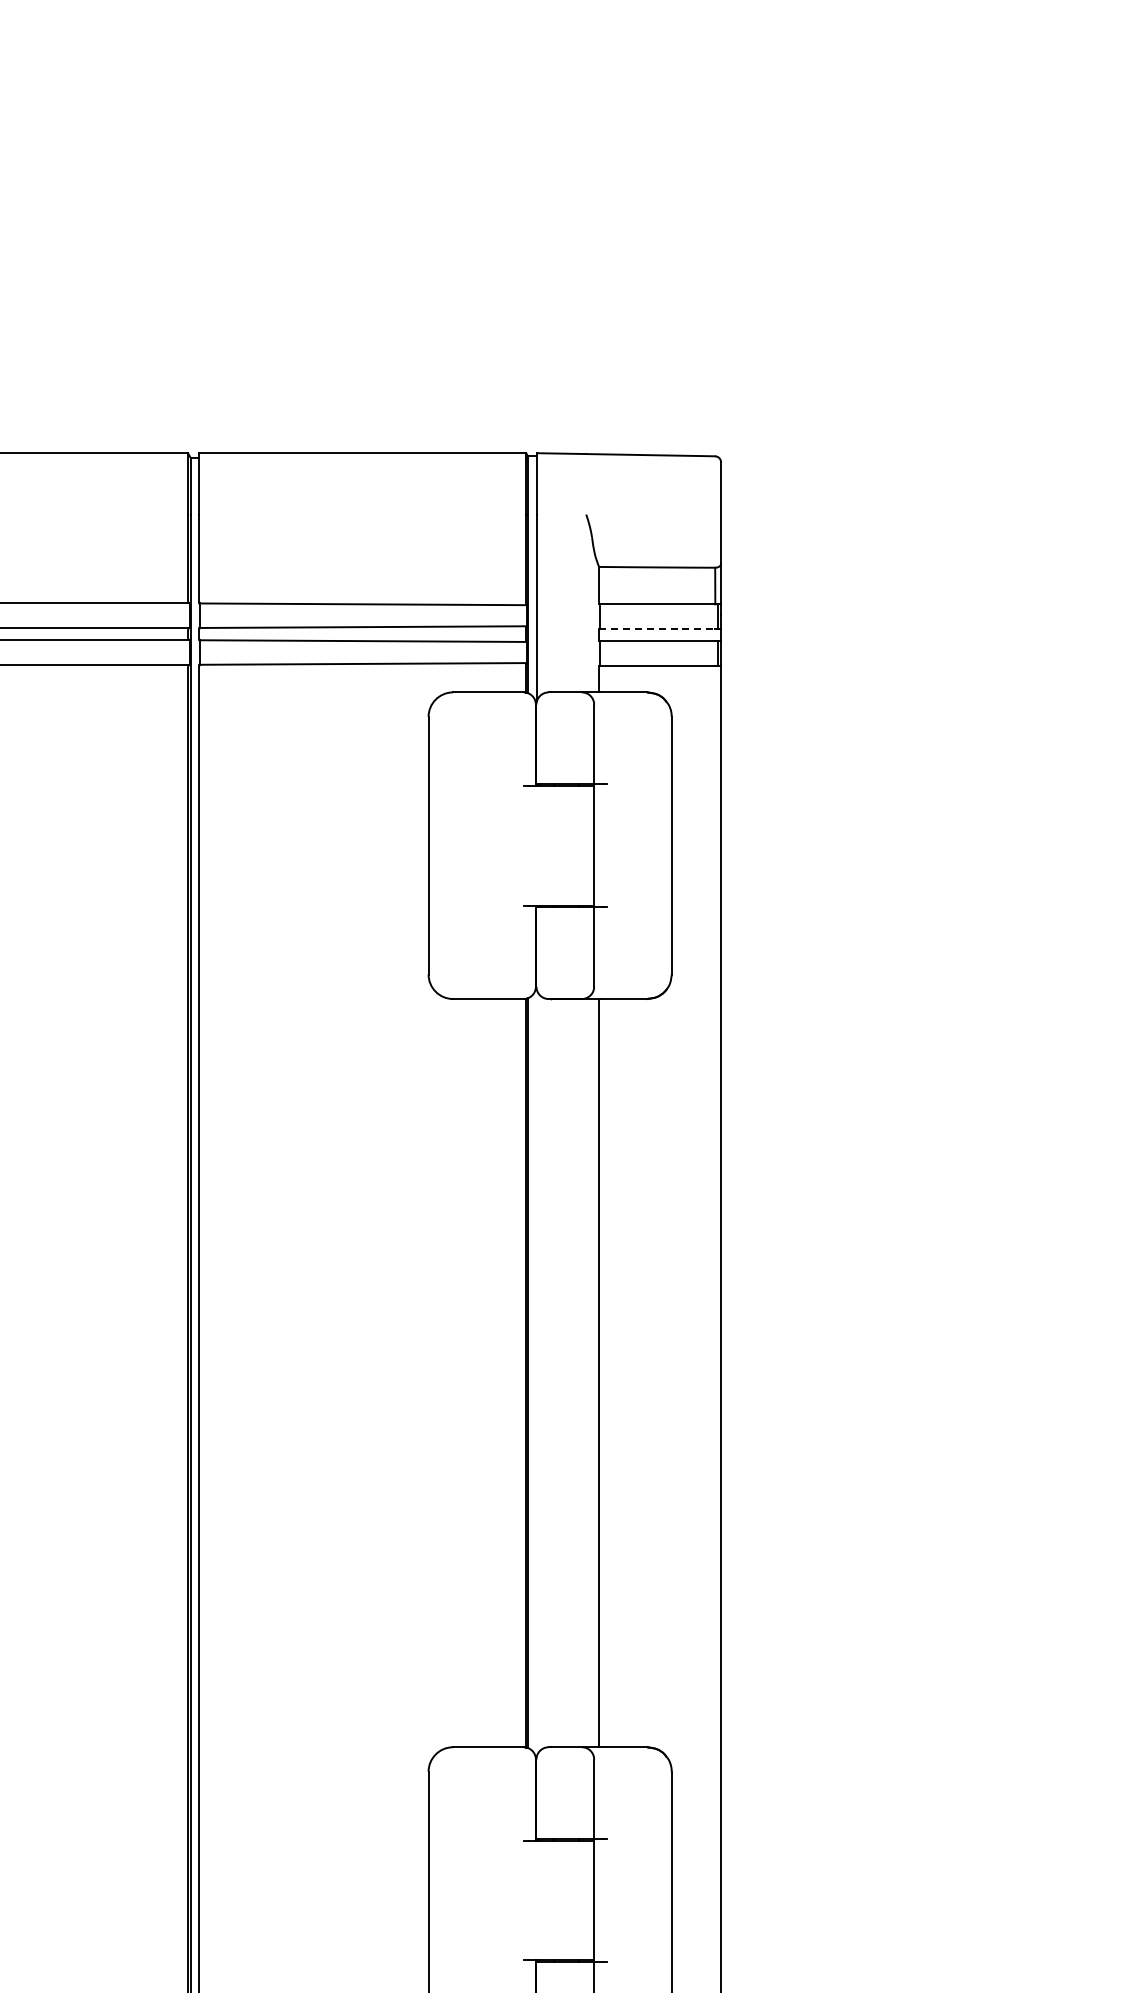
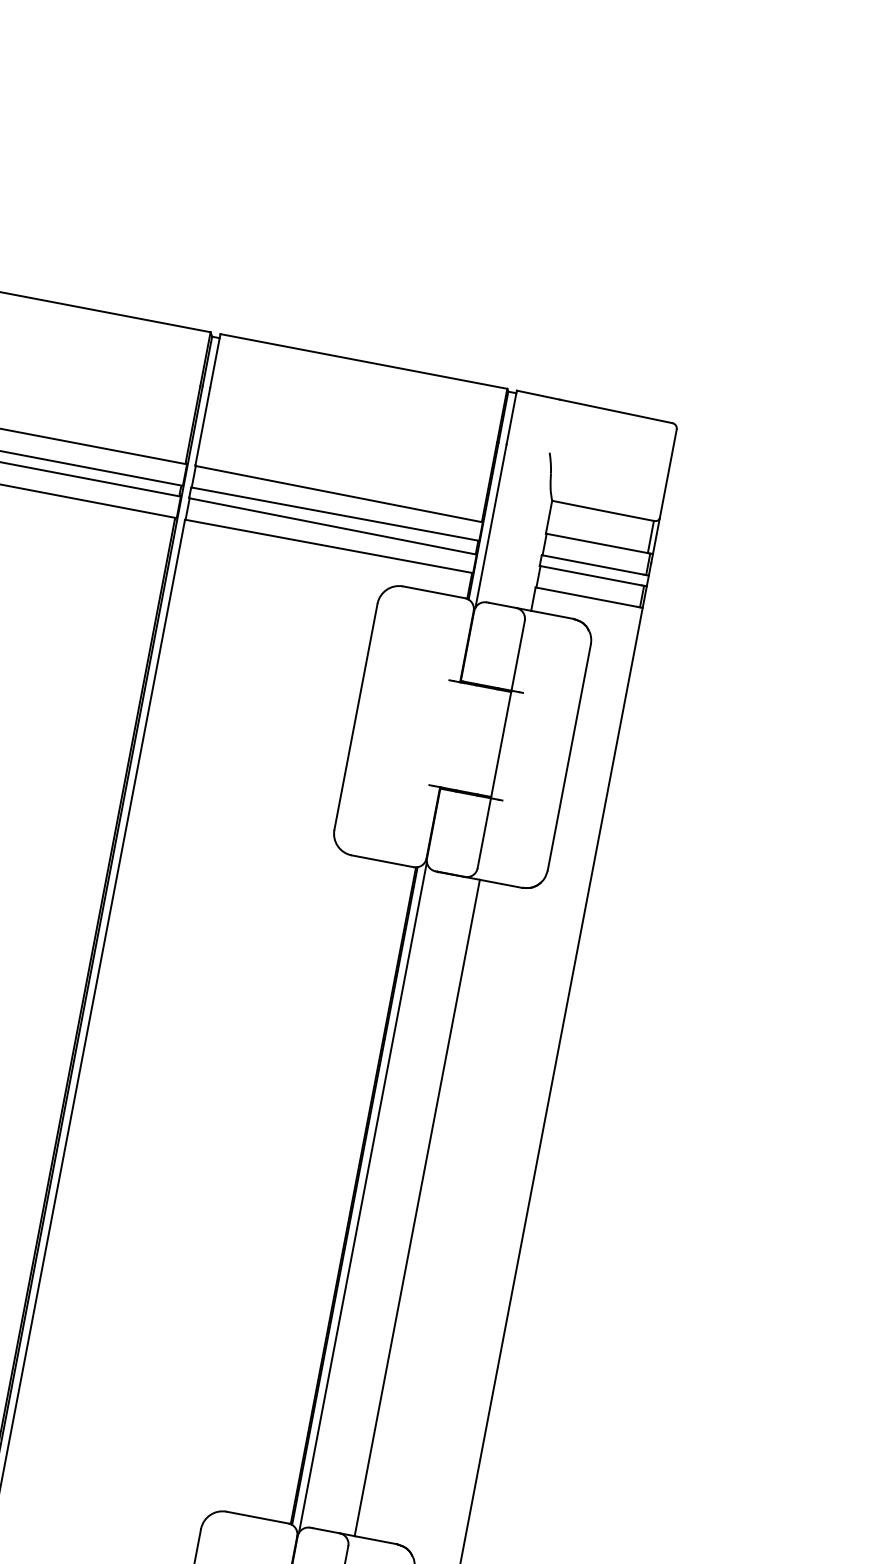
line: (657, 628) -> (593, 564), dashed -> solid
line: (537, 1372) -> (363, 1197), added

